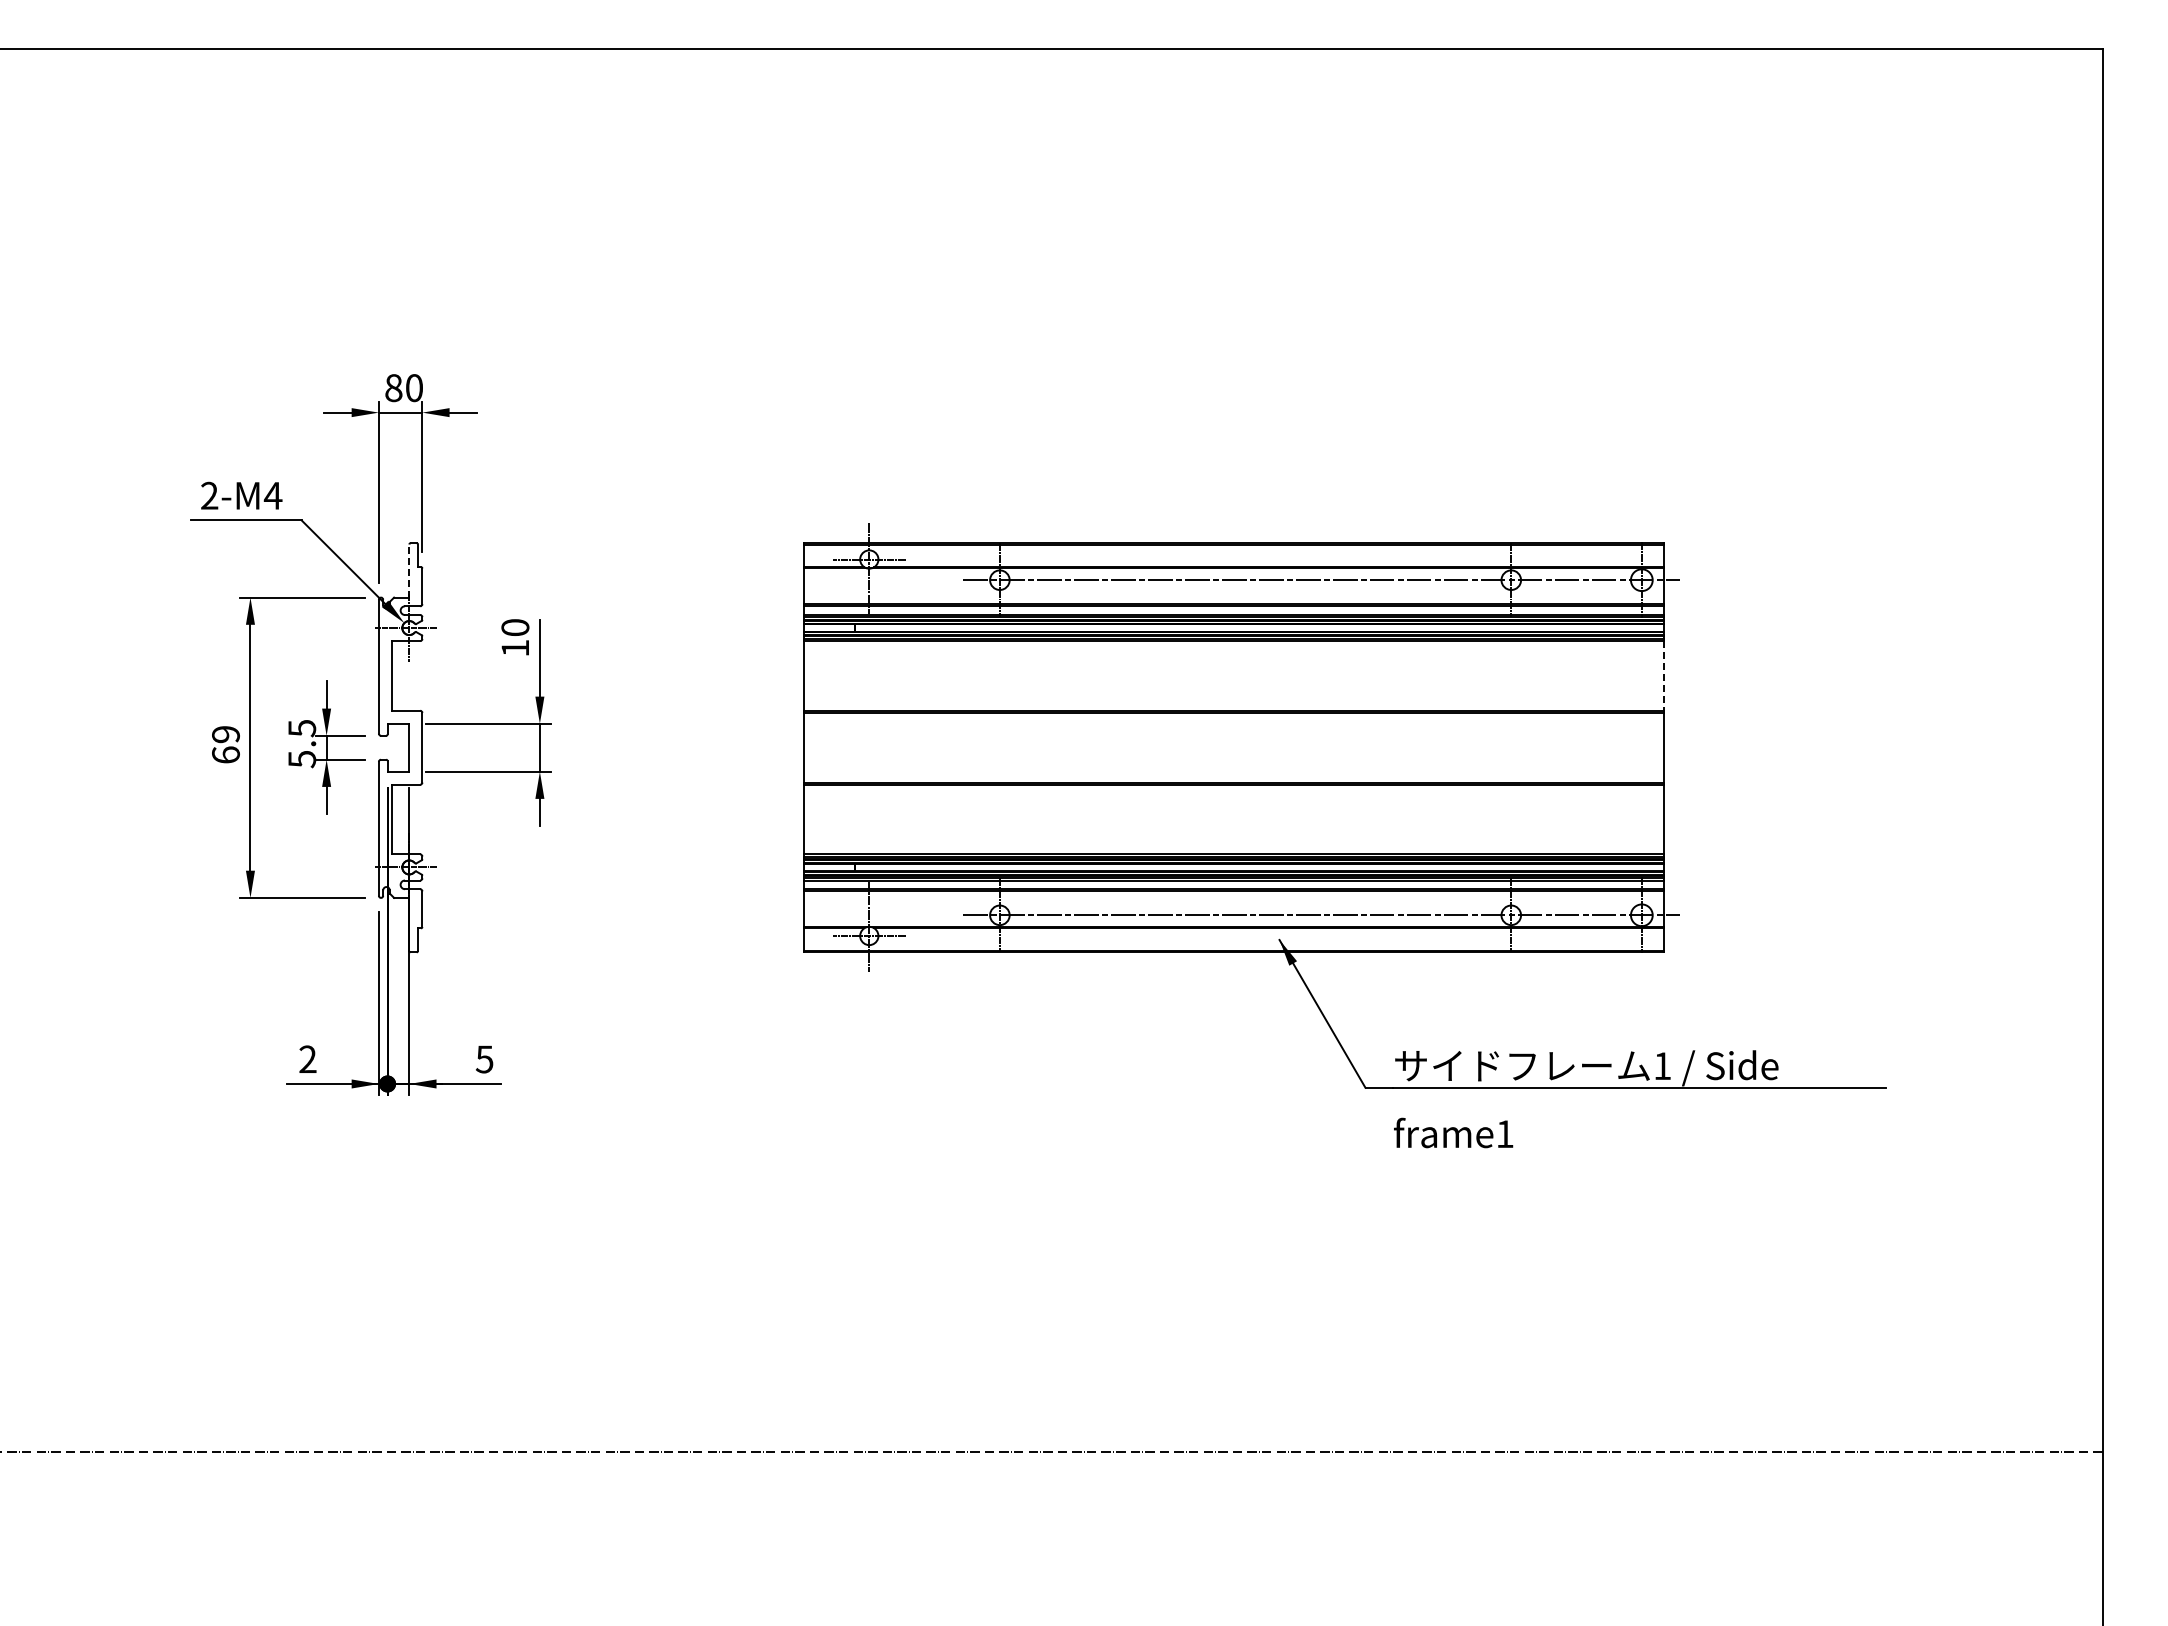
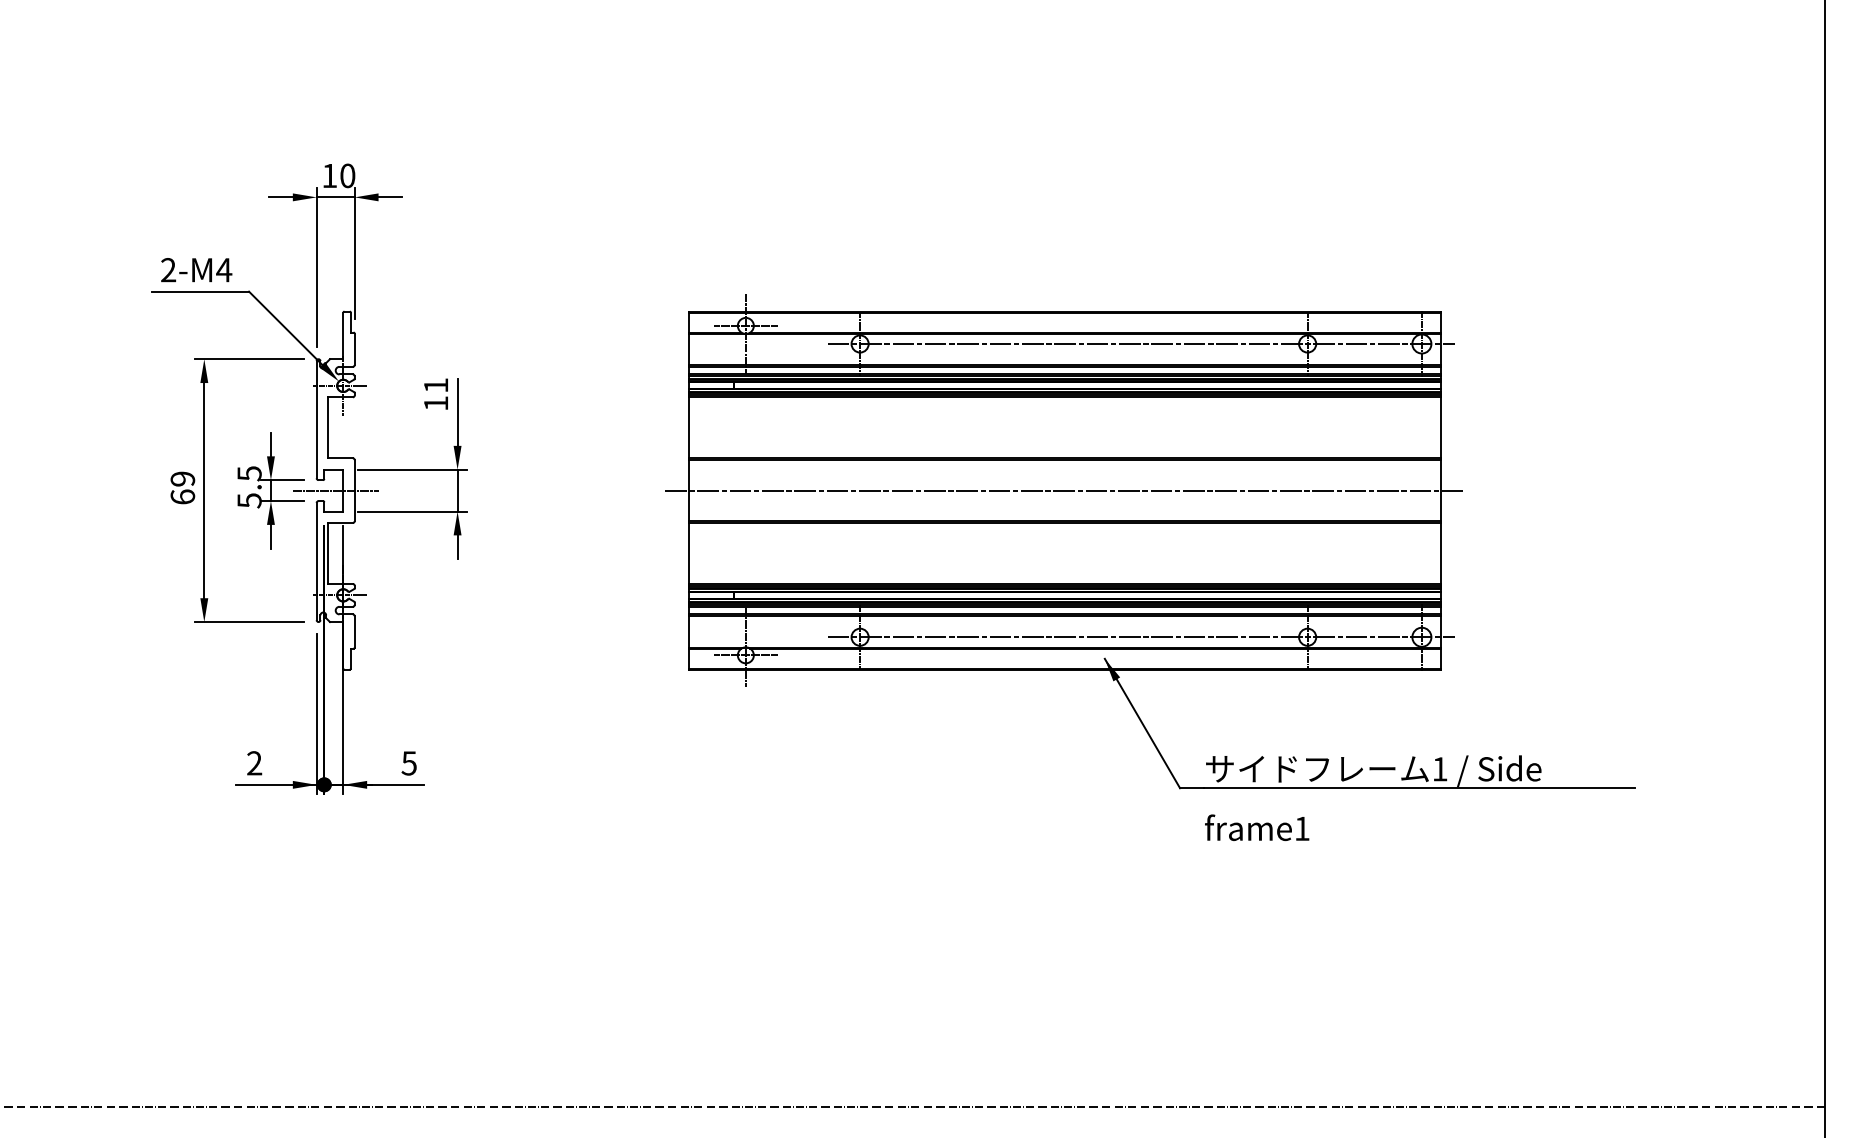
text: (393, 388) -> (329, 176), 80 -> 10
line: (409, 571) -> (343, 336), dashed -> solid
text: (515, 627) -> (436, 385), 10 -> 11
line: (1663, 675) -> (1440, 427), dashed -> solid
line: (400, 747) -> (335, 490), added
line: (1233, 747) -> (1064, 490), added

